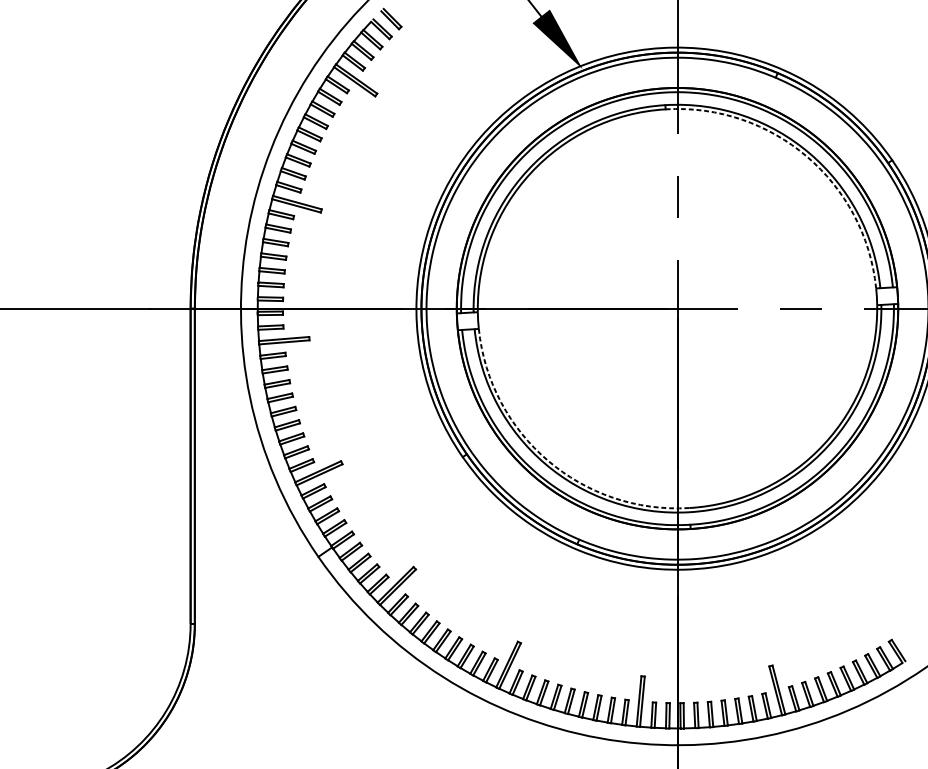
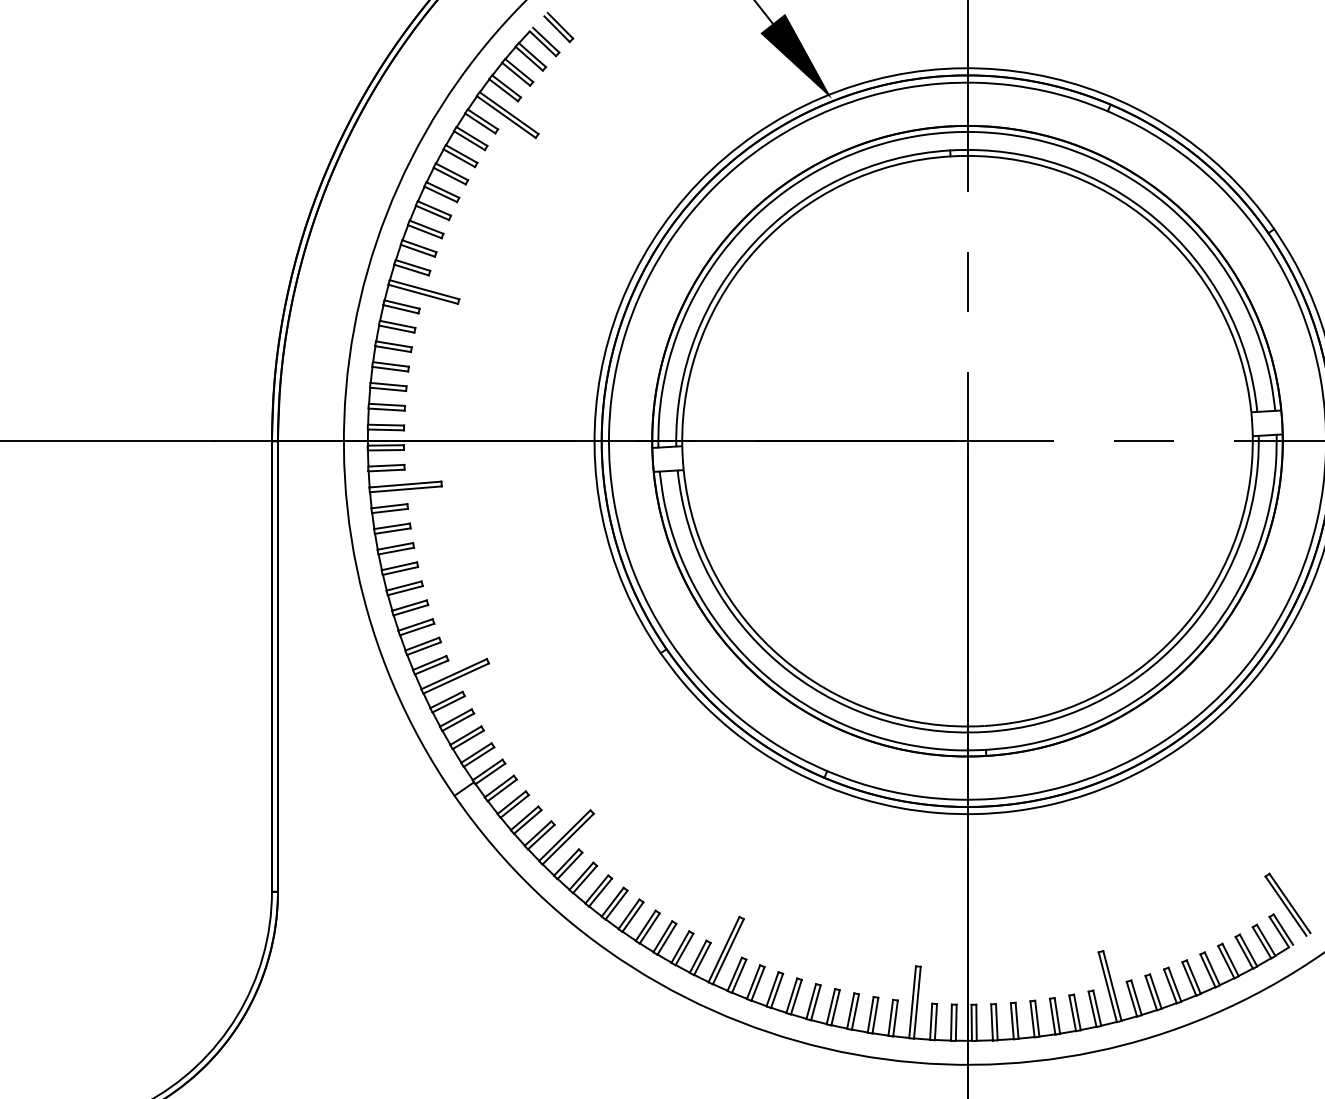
arc: (807, 156) -> (1152, 223), dashed -> solid
arc: (548, 460) -> (782, 658), dashed -> solid
part: (901, 633) -> (1287, 904), added

